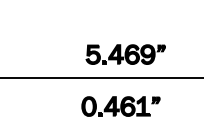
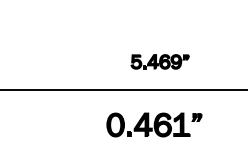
part: (125, 54) -> (159, 61), size x0.6

